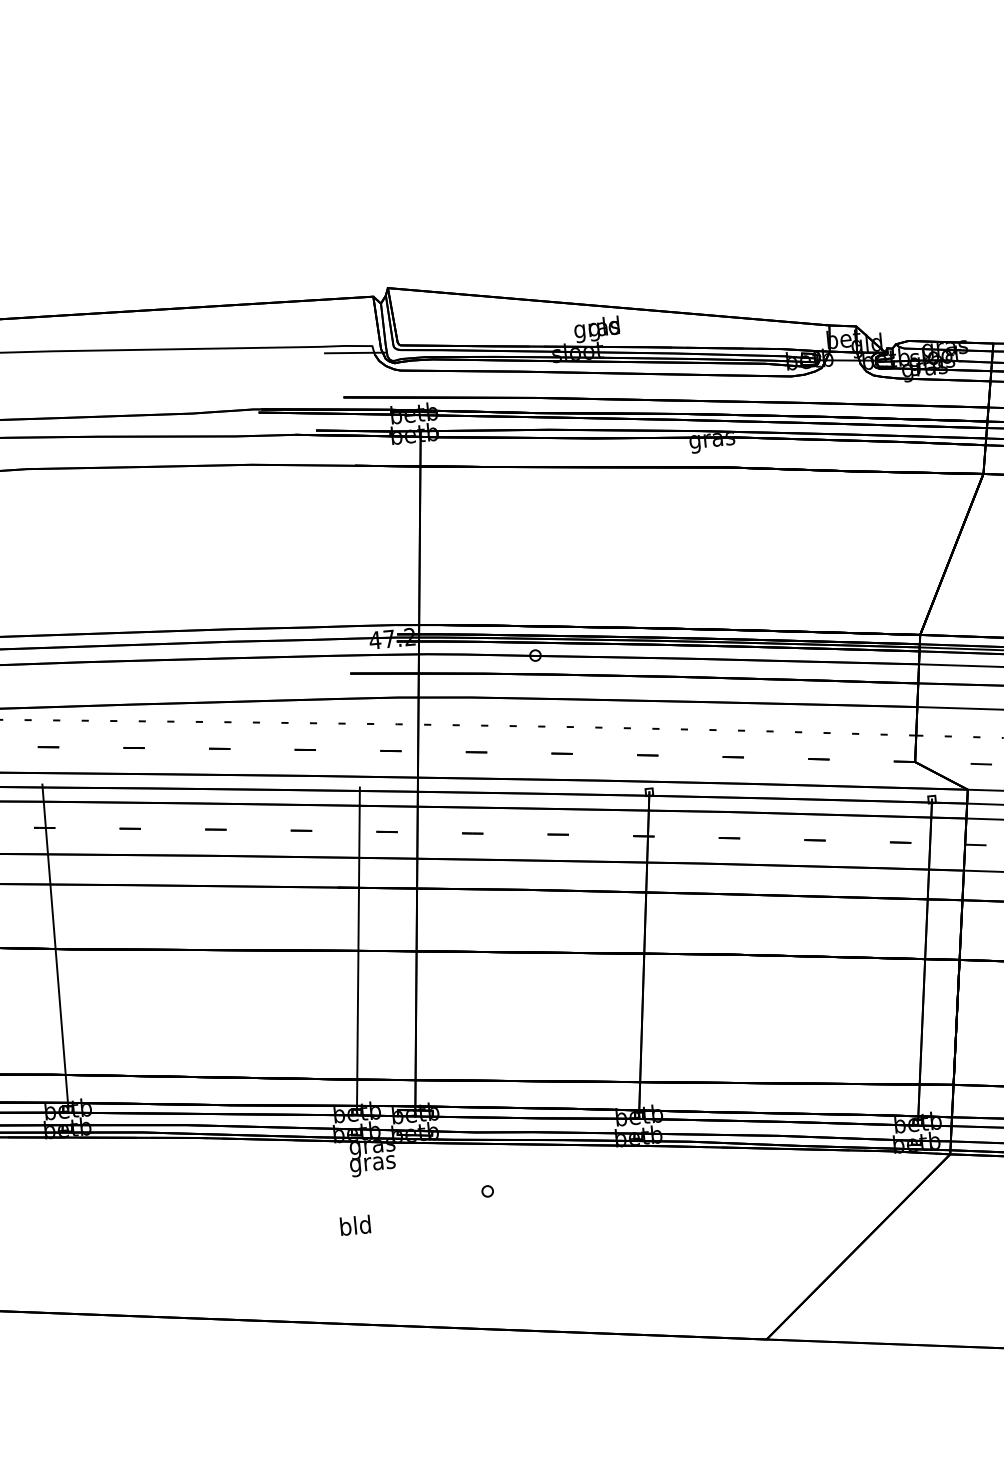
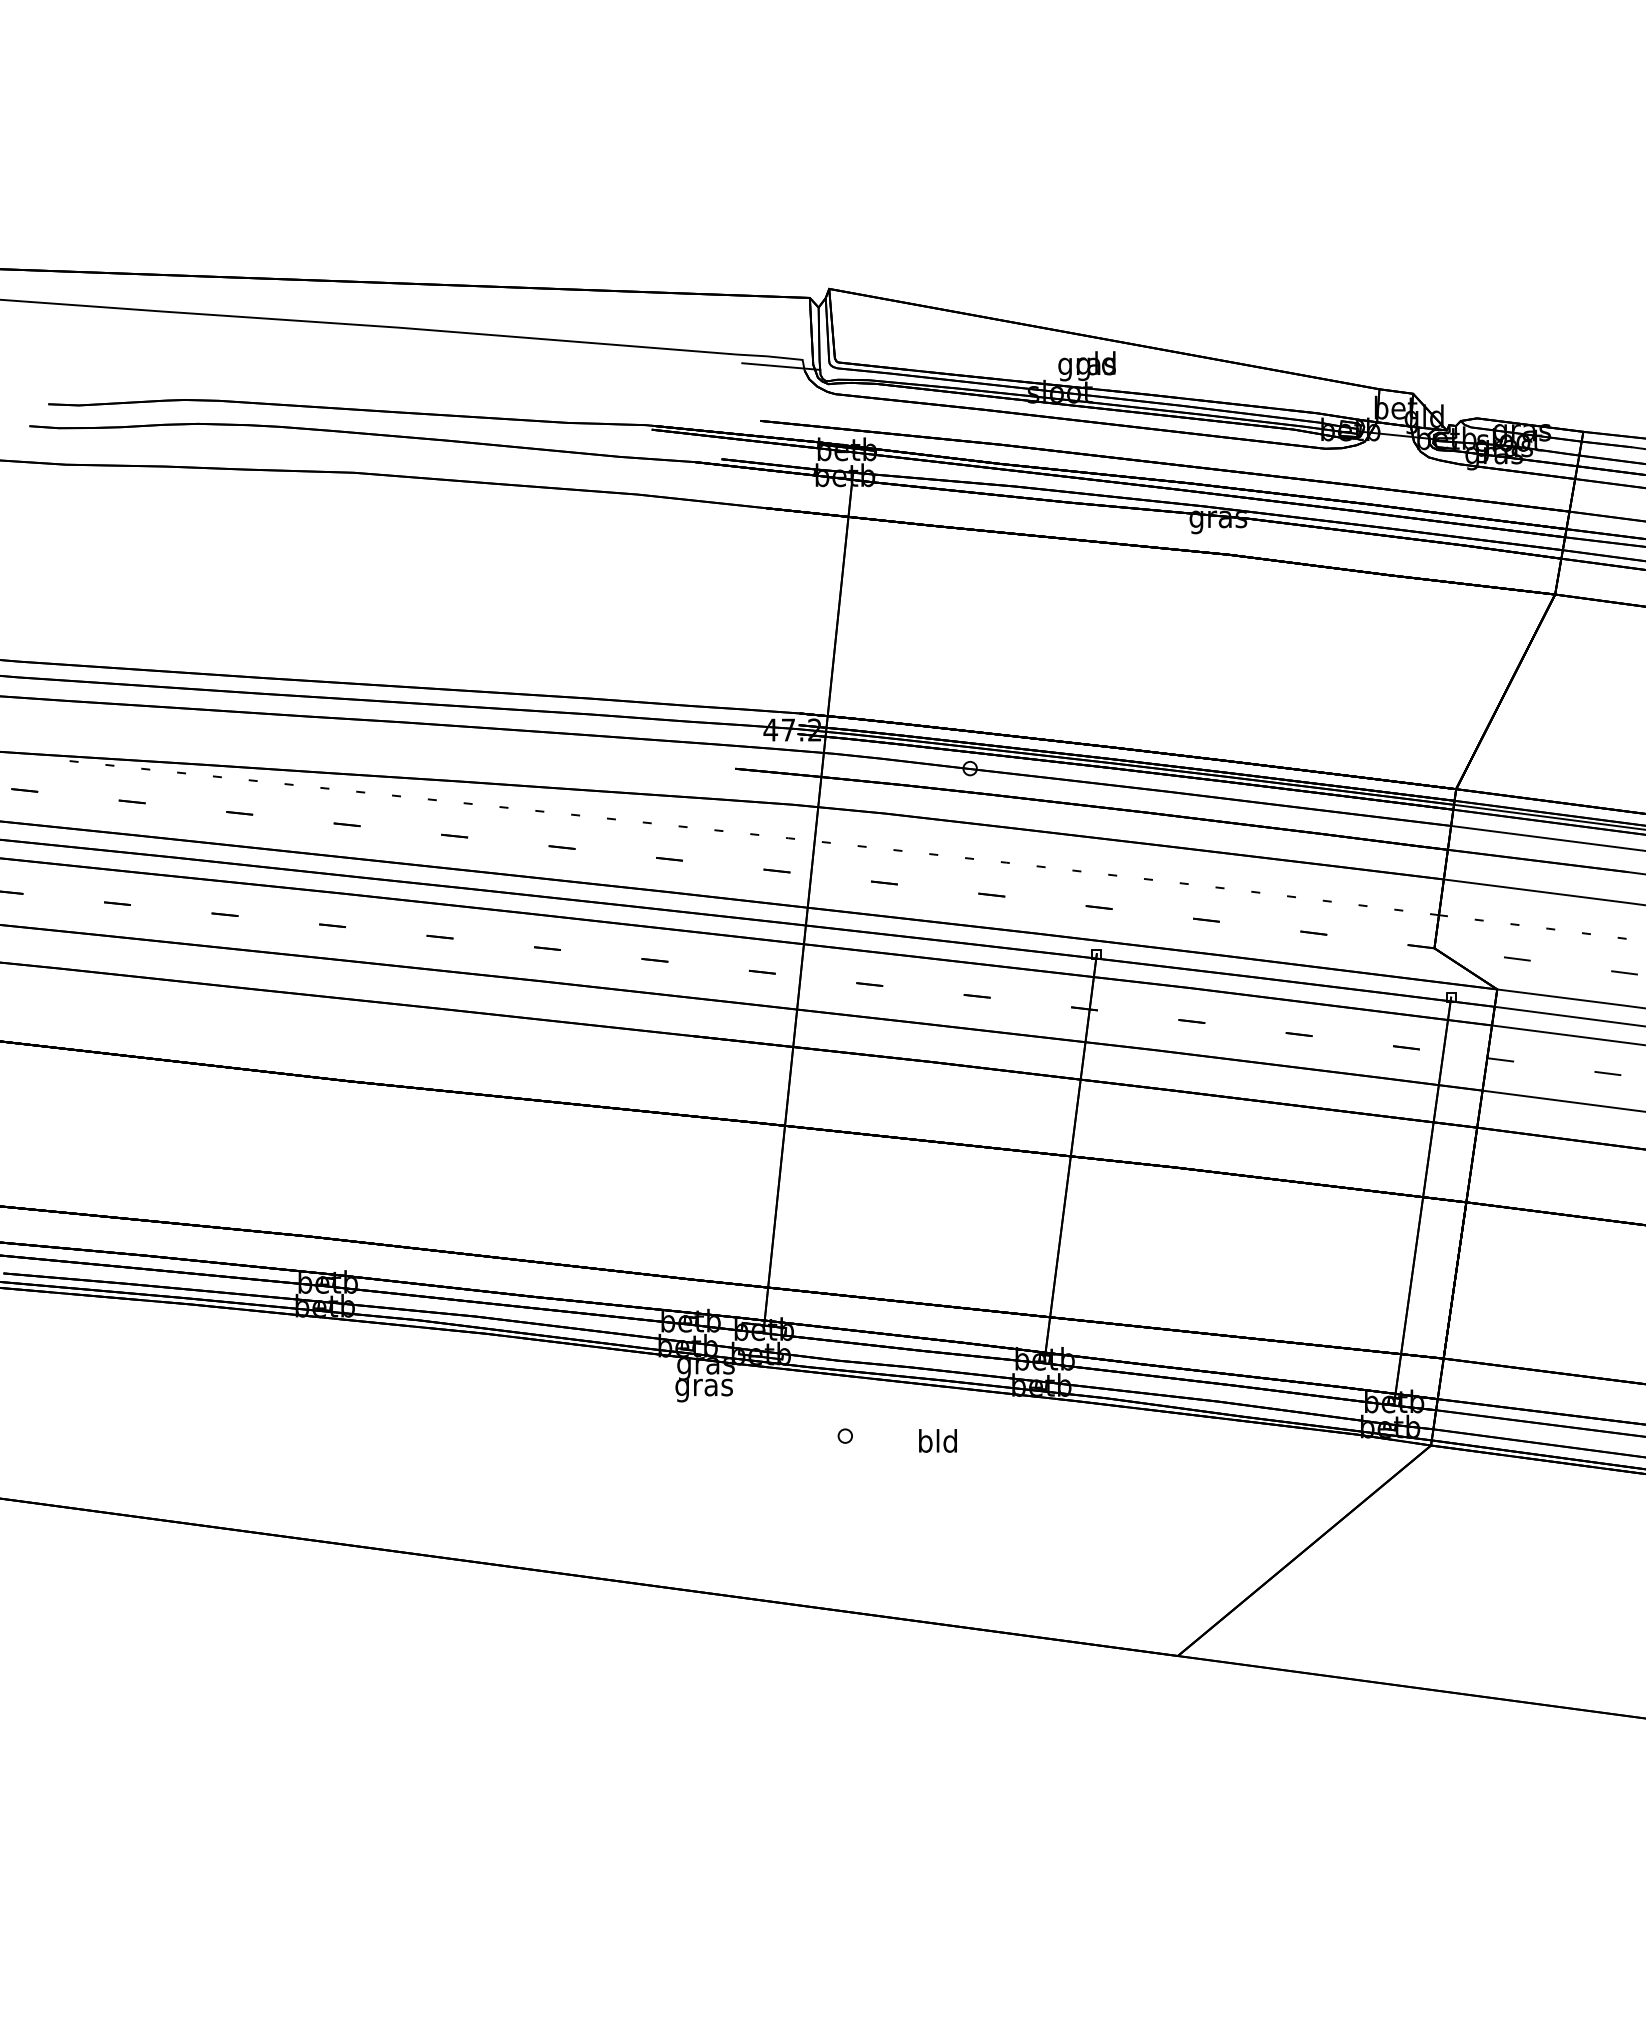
line: (55, 946) -> (331, 1075), removed
line: (357, 949) -> (711, 1116), removed
text: (355, 1225) -> (937, 1440), moved

